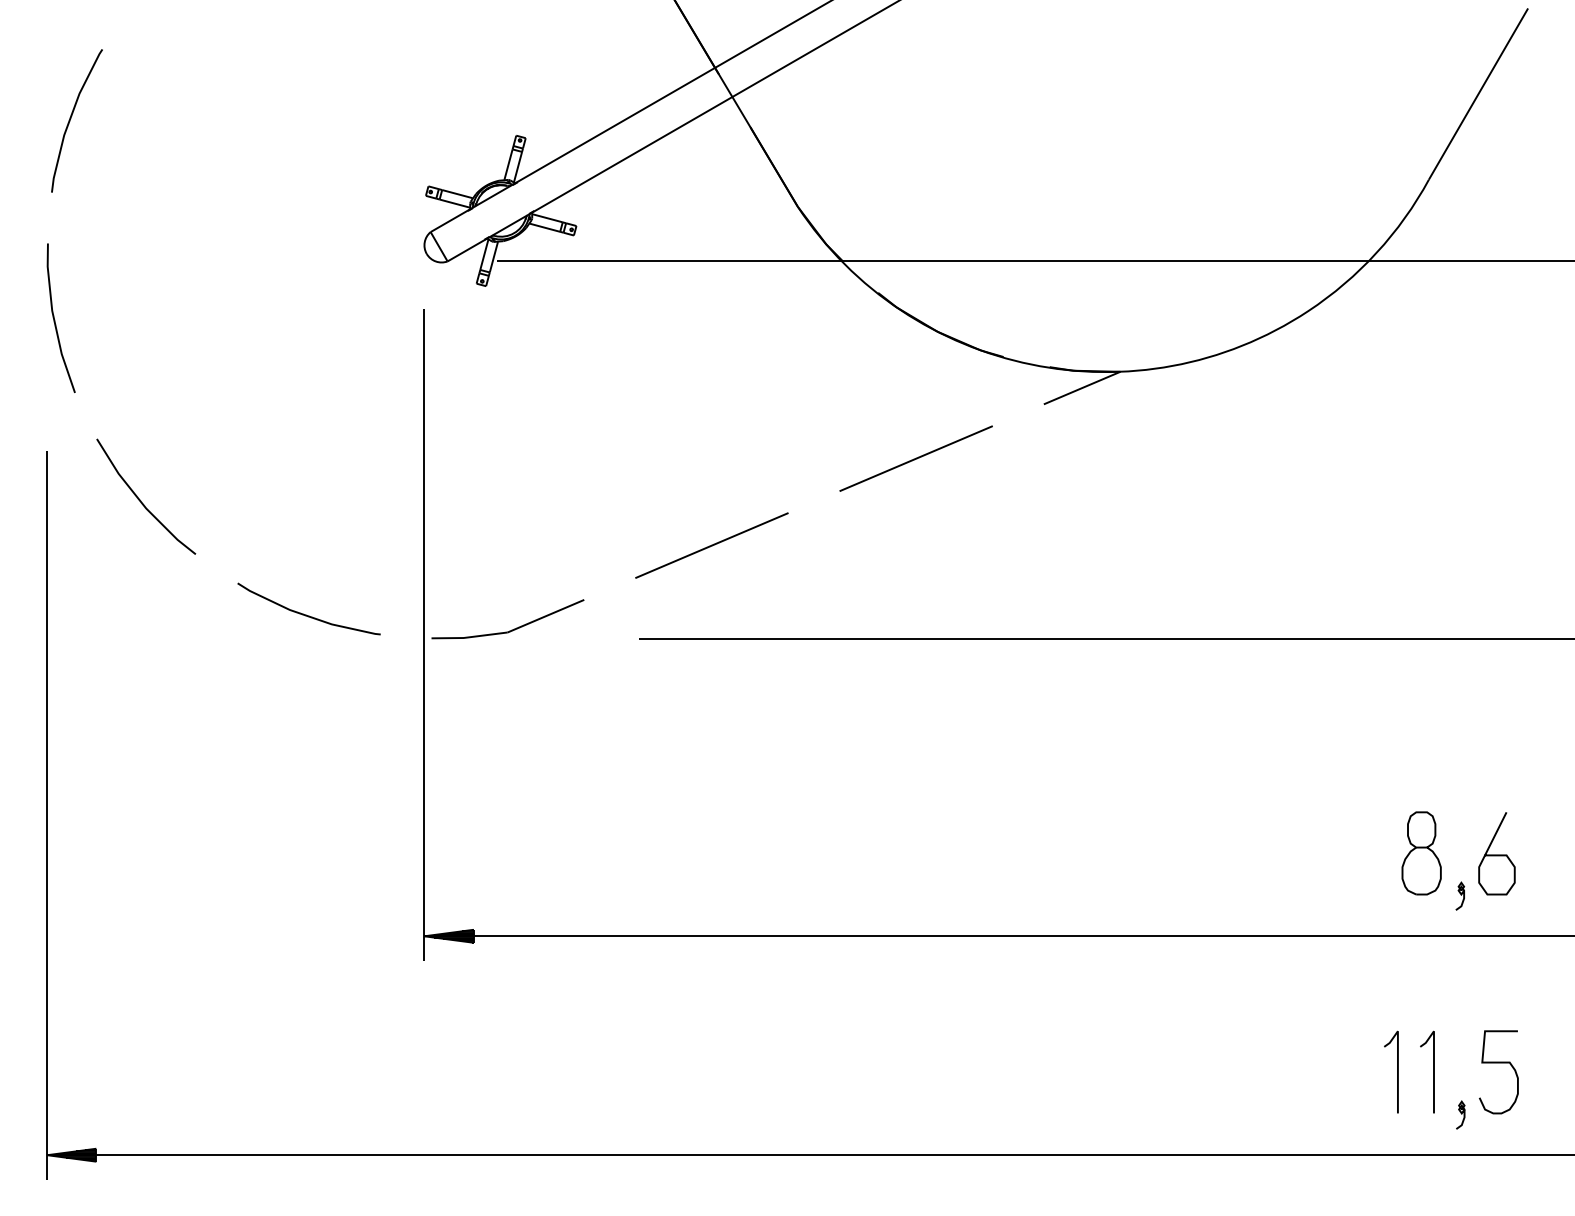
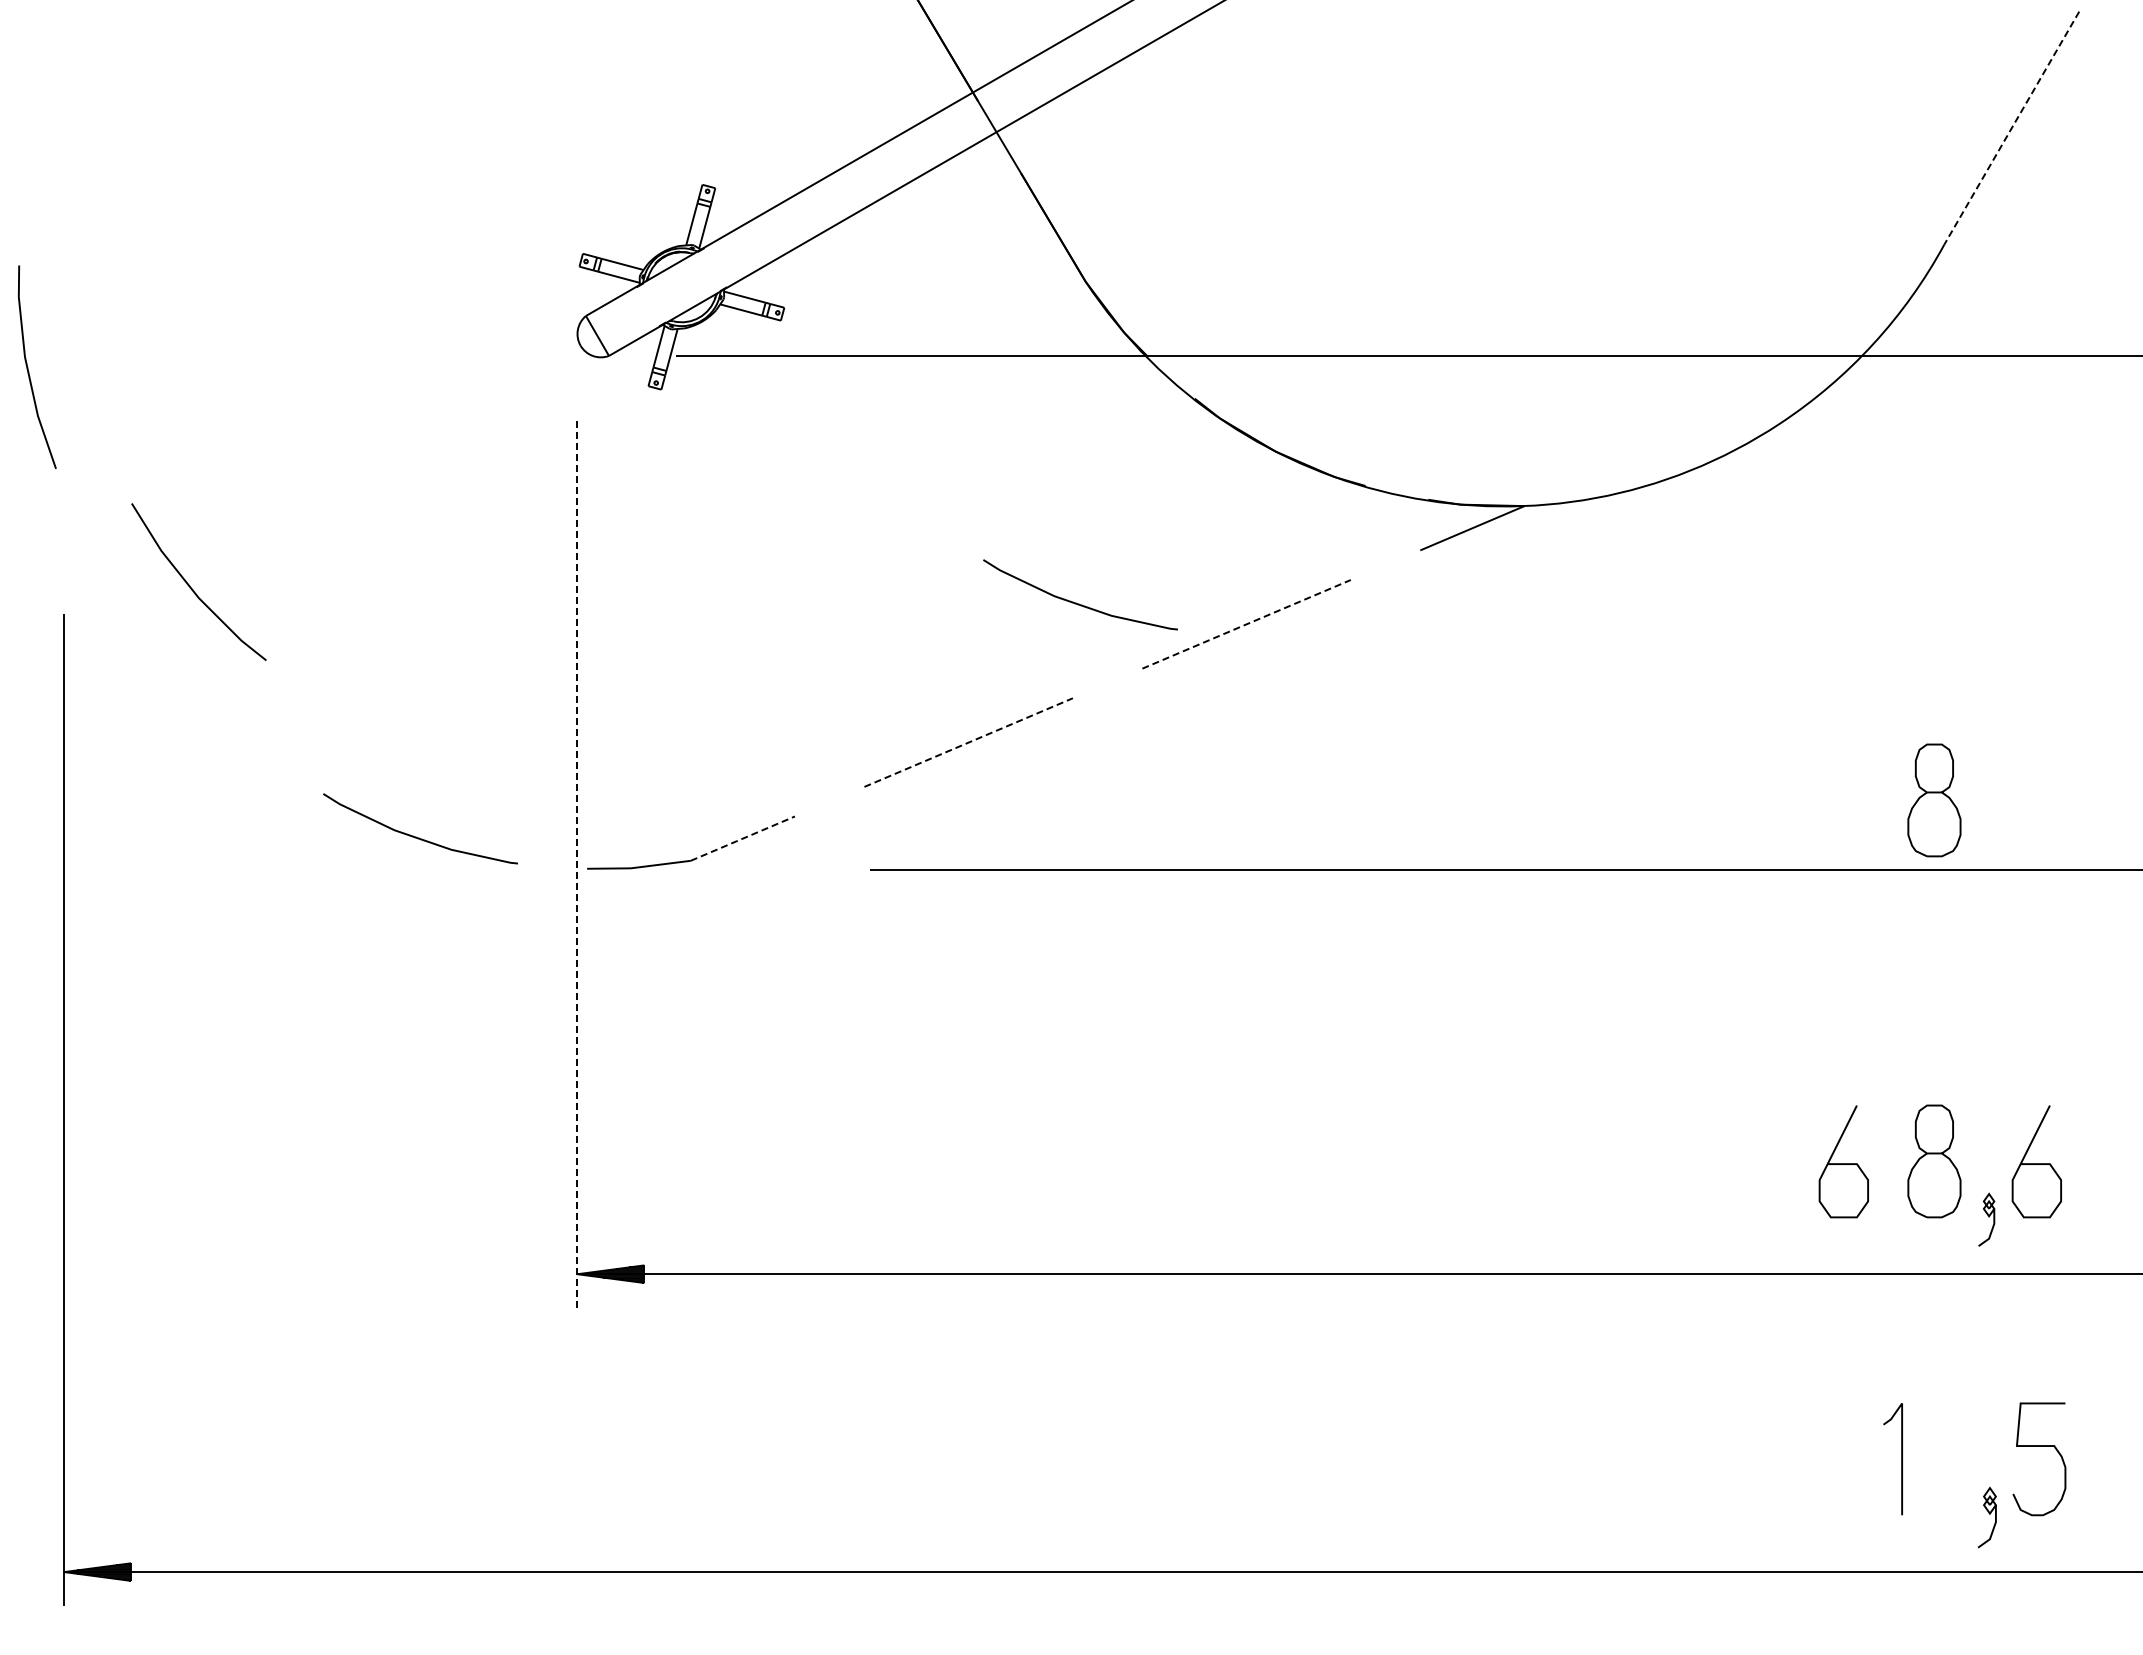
line: (1478, 94) -> (2011, 128), solid -> dashed
curve: (70, 119) -> (96, 162), removed
line: (54, 318) -> (28, 367), moved
curve: (791, 442) -> (1076, 602), added
line: (916, 458) -> (1247, 624), solid -> dashed
line: (140, 499) -> (190, 585), moved
line: (712, 545) -> (969, 742), solid -> dashed
part: (1421, 588) -> (1934, 800), added
line: (545, 616) -> (742, 838), solid -> dashed
line: (424, 635) -> (577, 864), solid -> dashed
curve: (1354, 854) -> (1843, 1163), added
part: (1459, 896) -> (1986, 1219), size x1.4
line: (1433, 1072) -> (1950, 1459), removed
part: (1460, 1115) -> (1987, 1517), size x1.6

